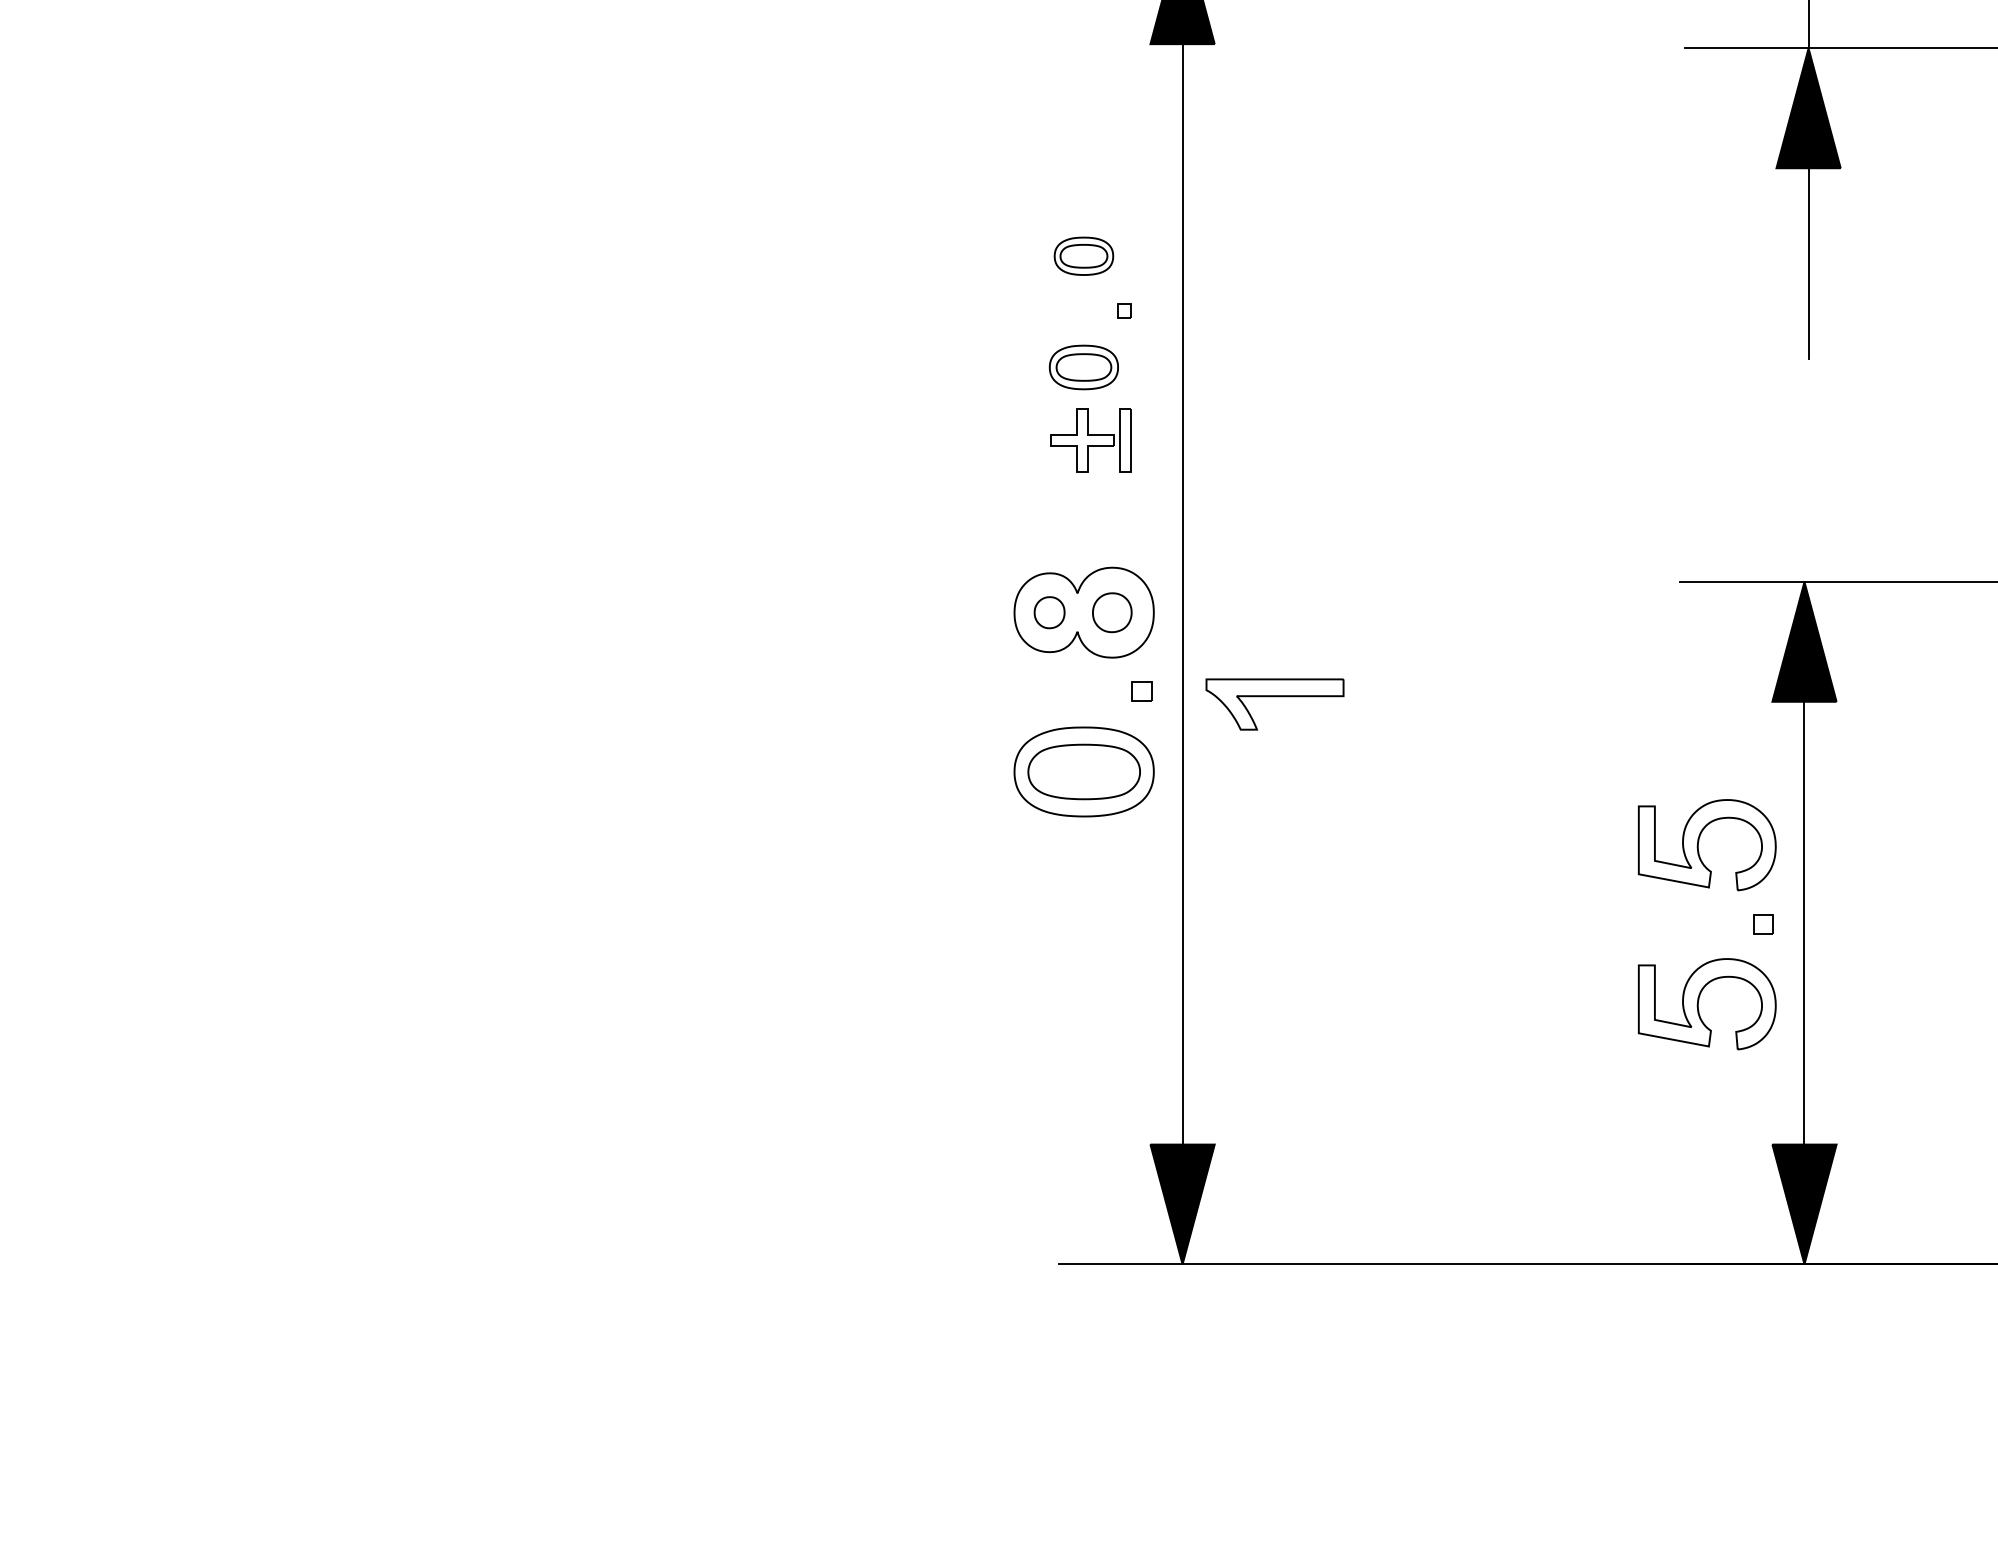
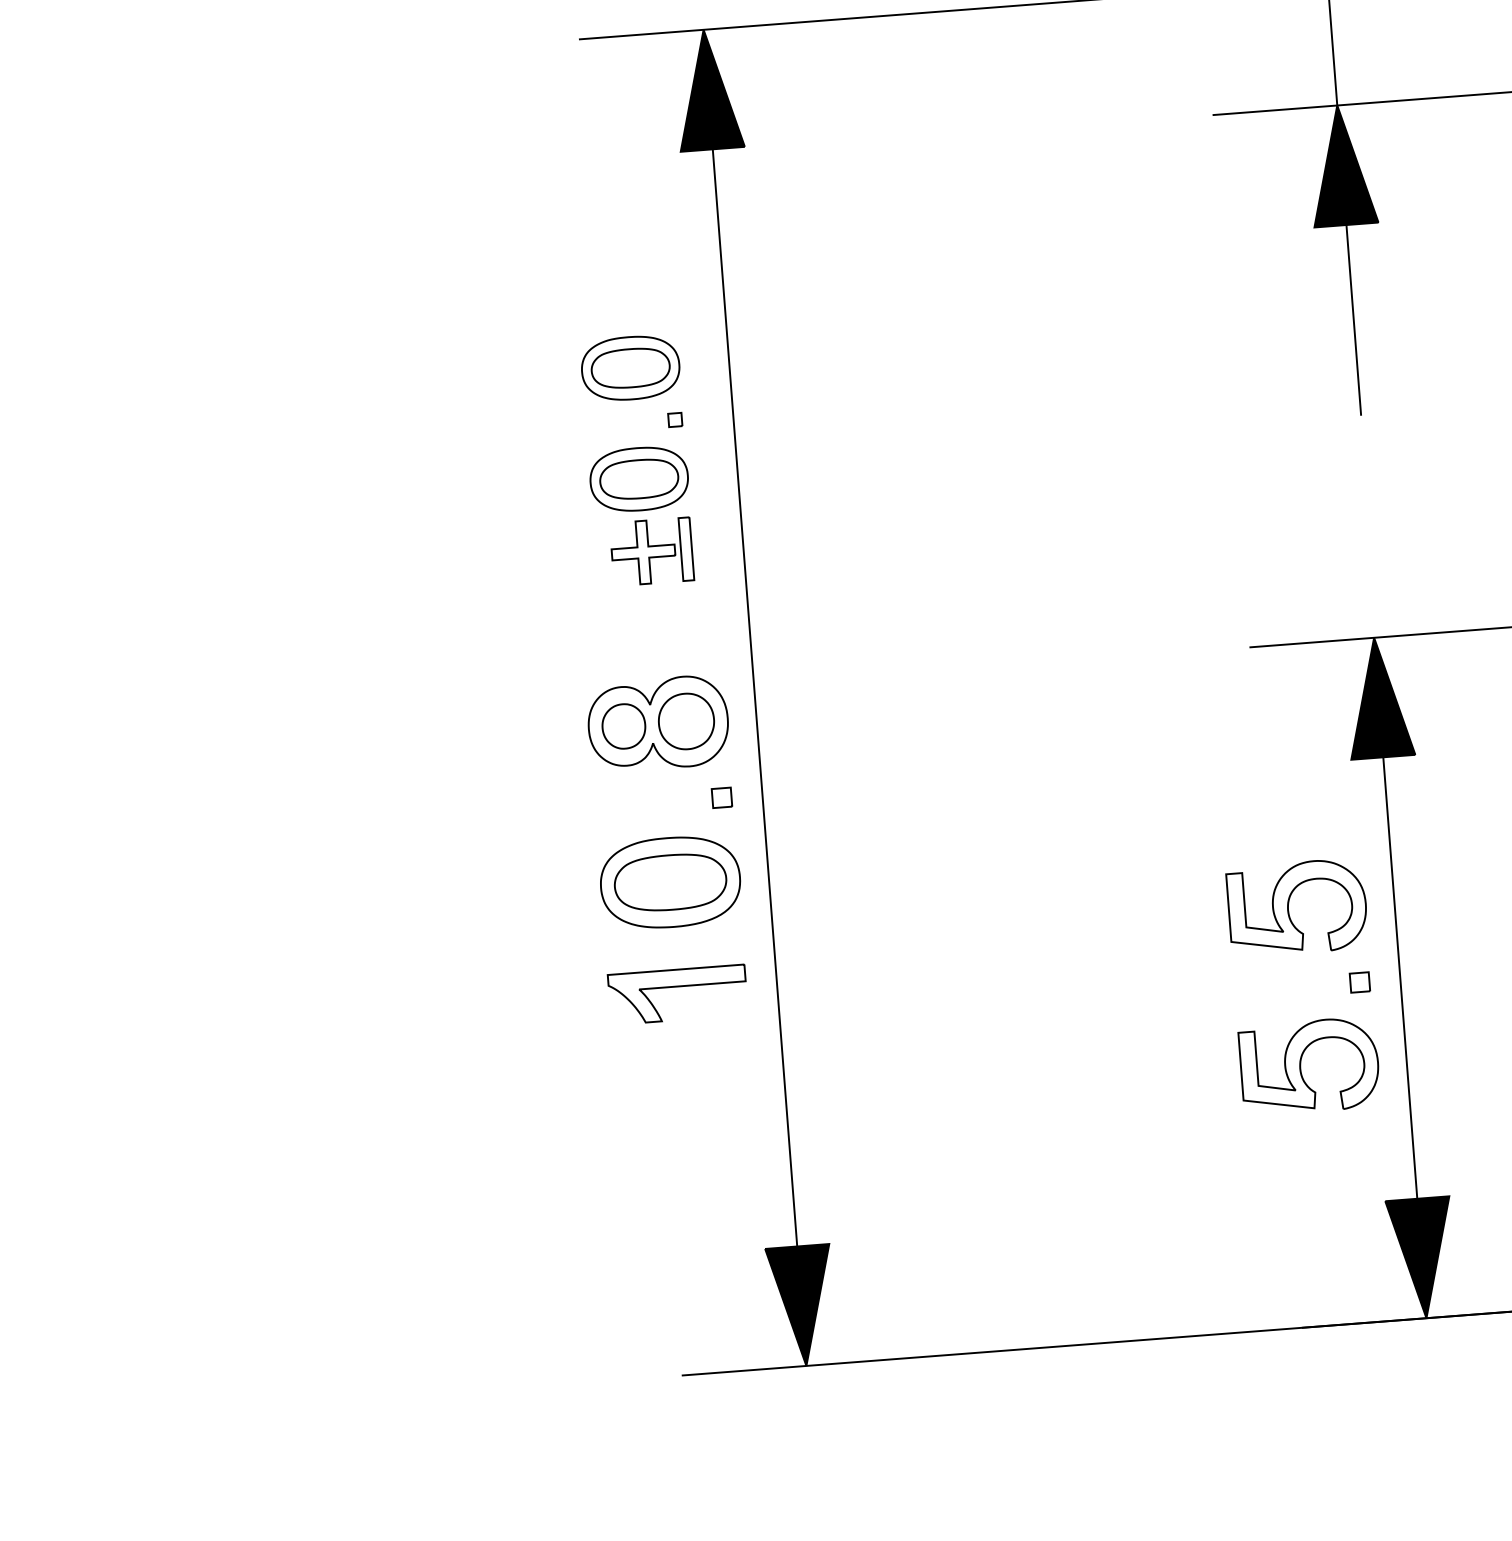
part: (1083, 256) -> (630, 368), size x1.67
part: (1083, 367) -> (638, 479), size x1.43
part: (1049, 612) -> (623, 726), size x1.43
part: (1111, 612) -> (685, 721), size x1.43
part: (1274, 697) -> (676, 987), moved

